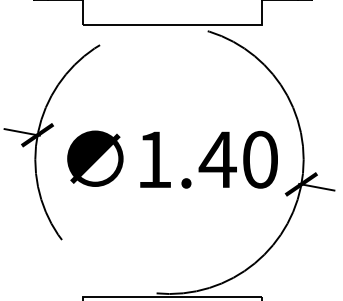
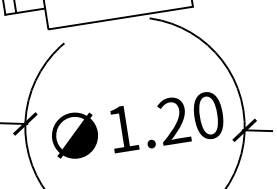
text: (217, 158) -> (173, 120), 1.40 -> 1.20

